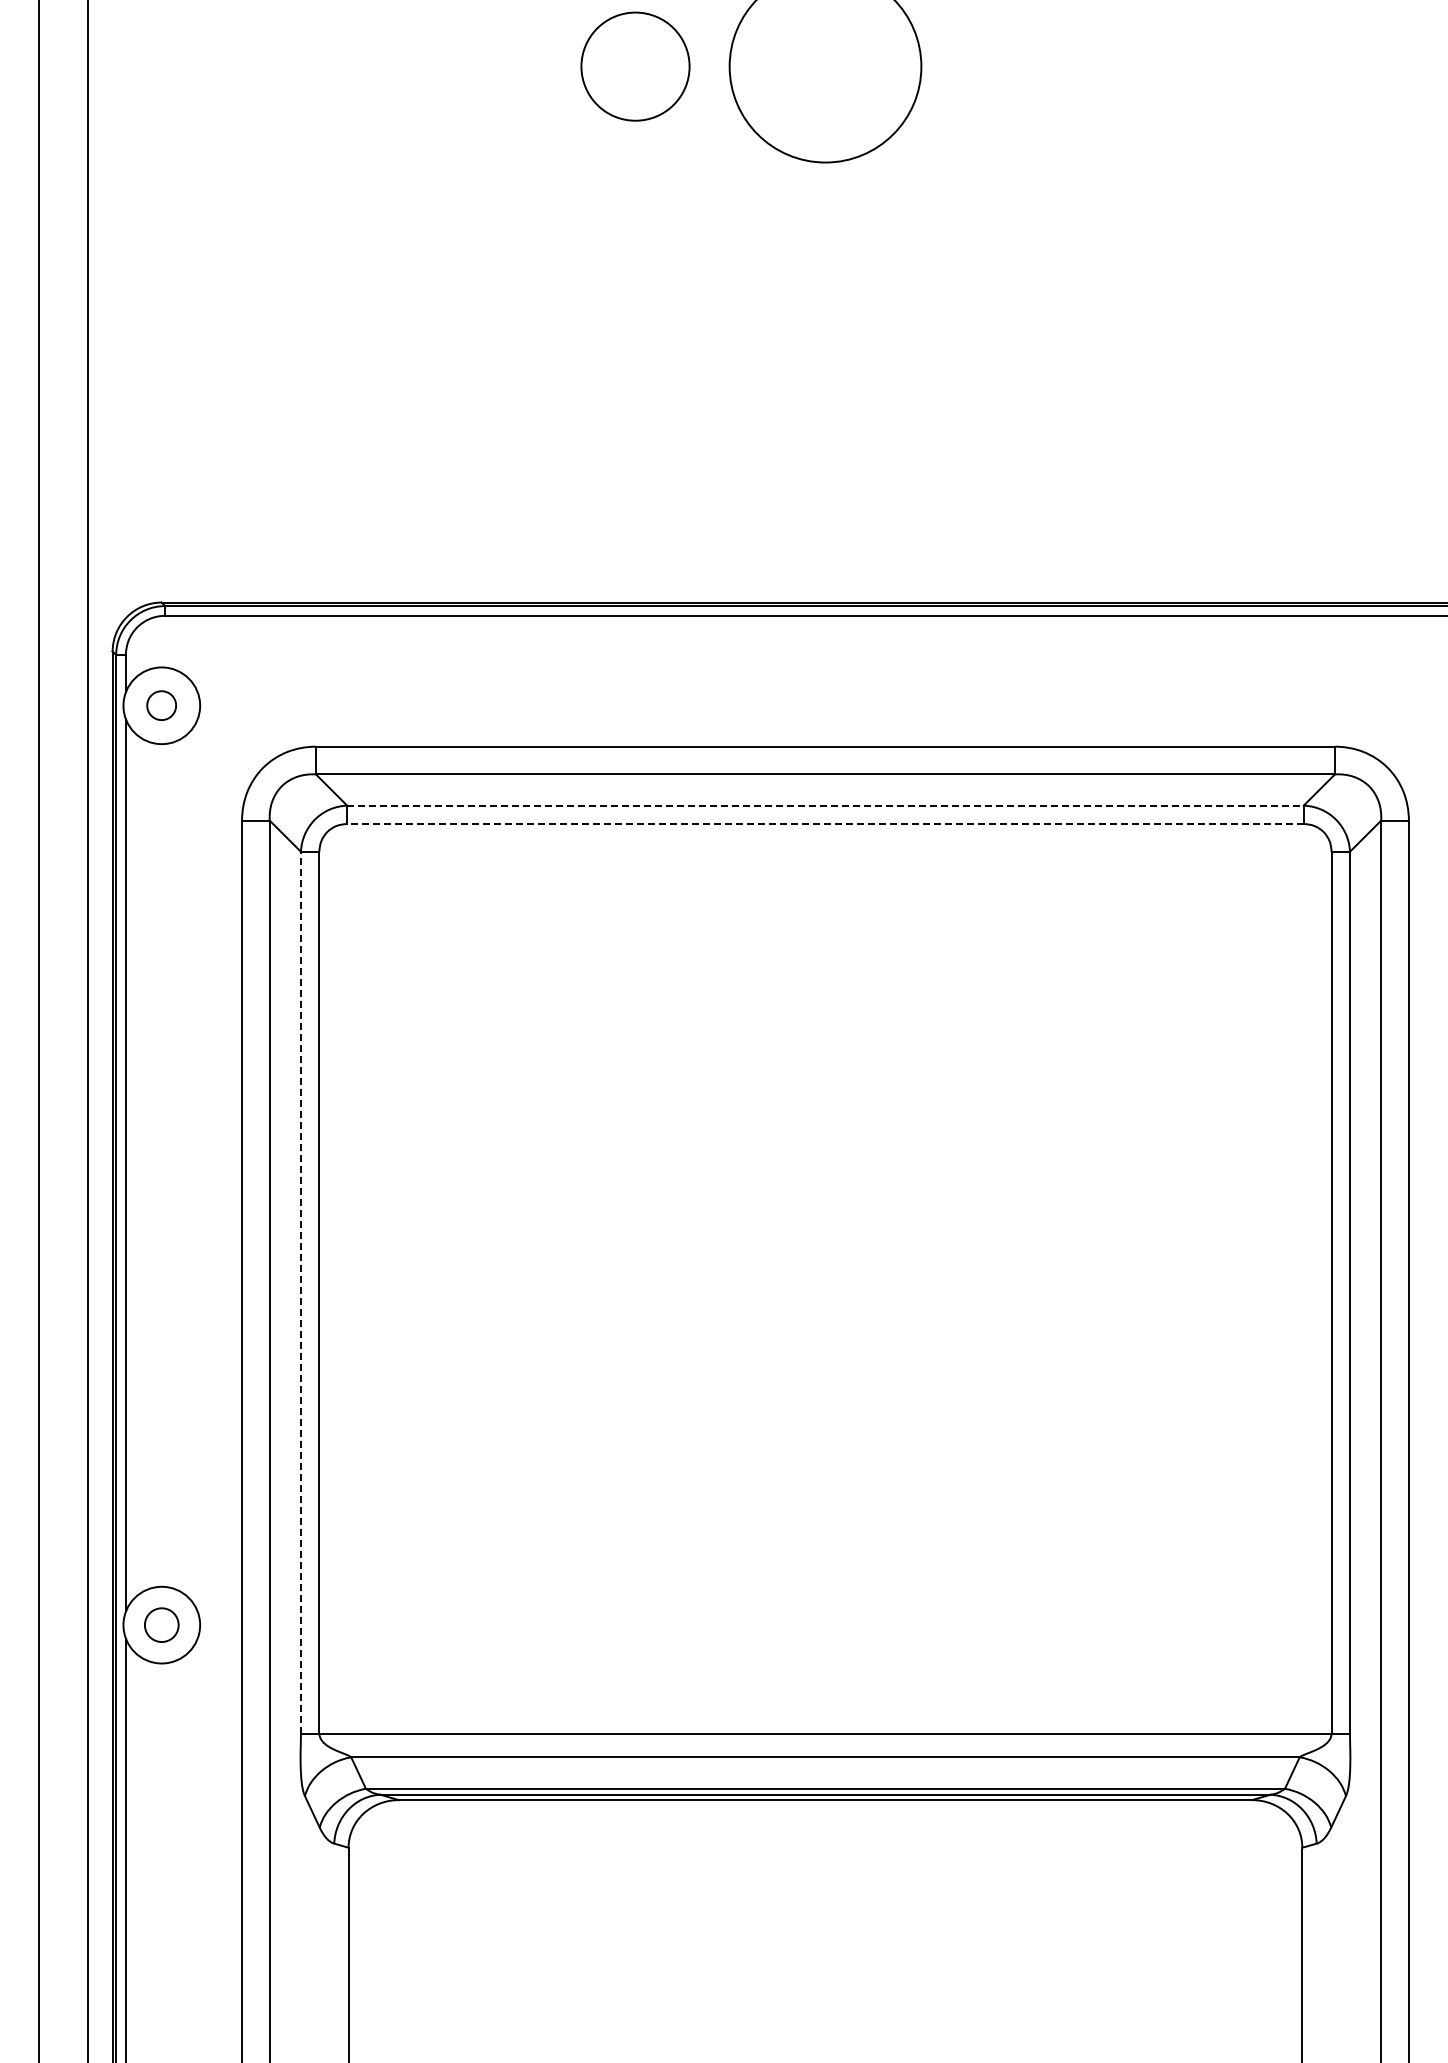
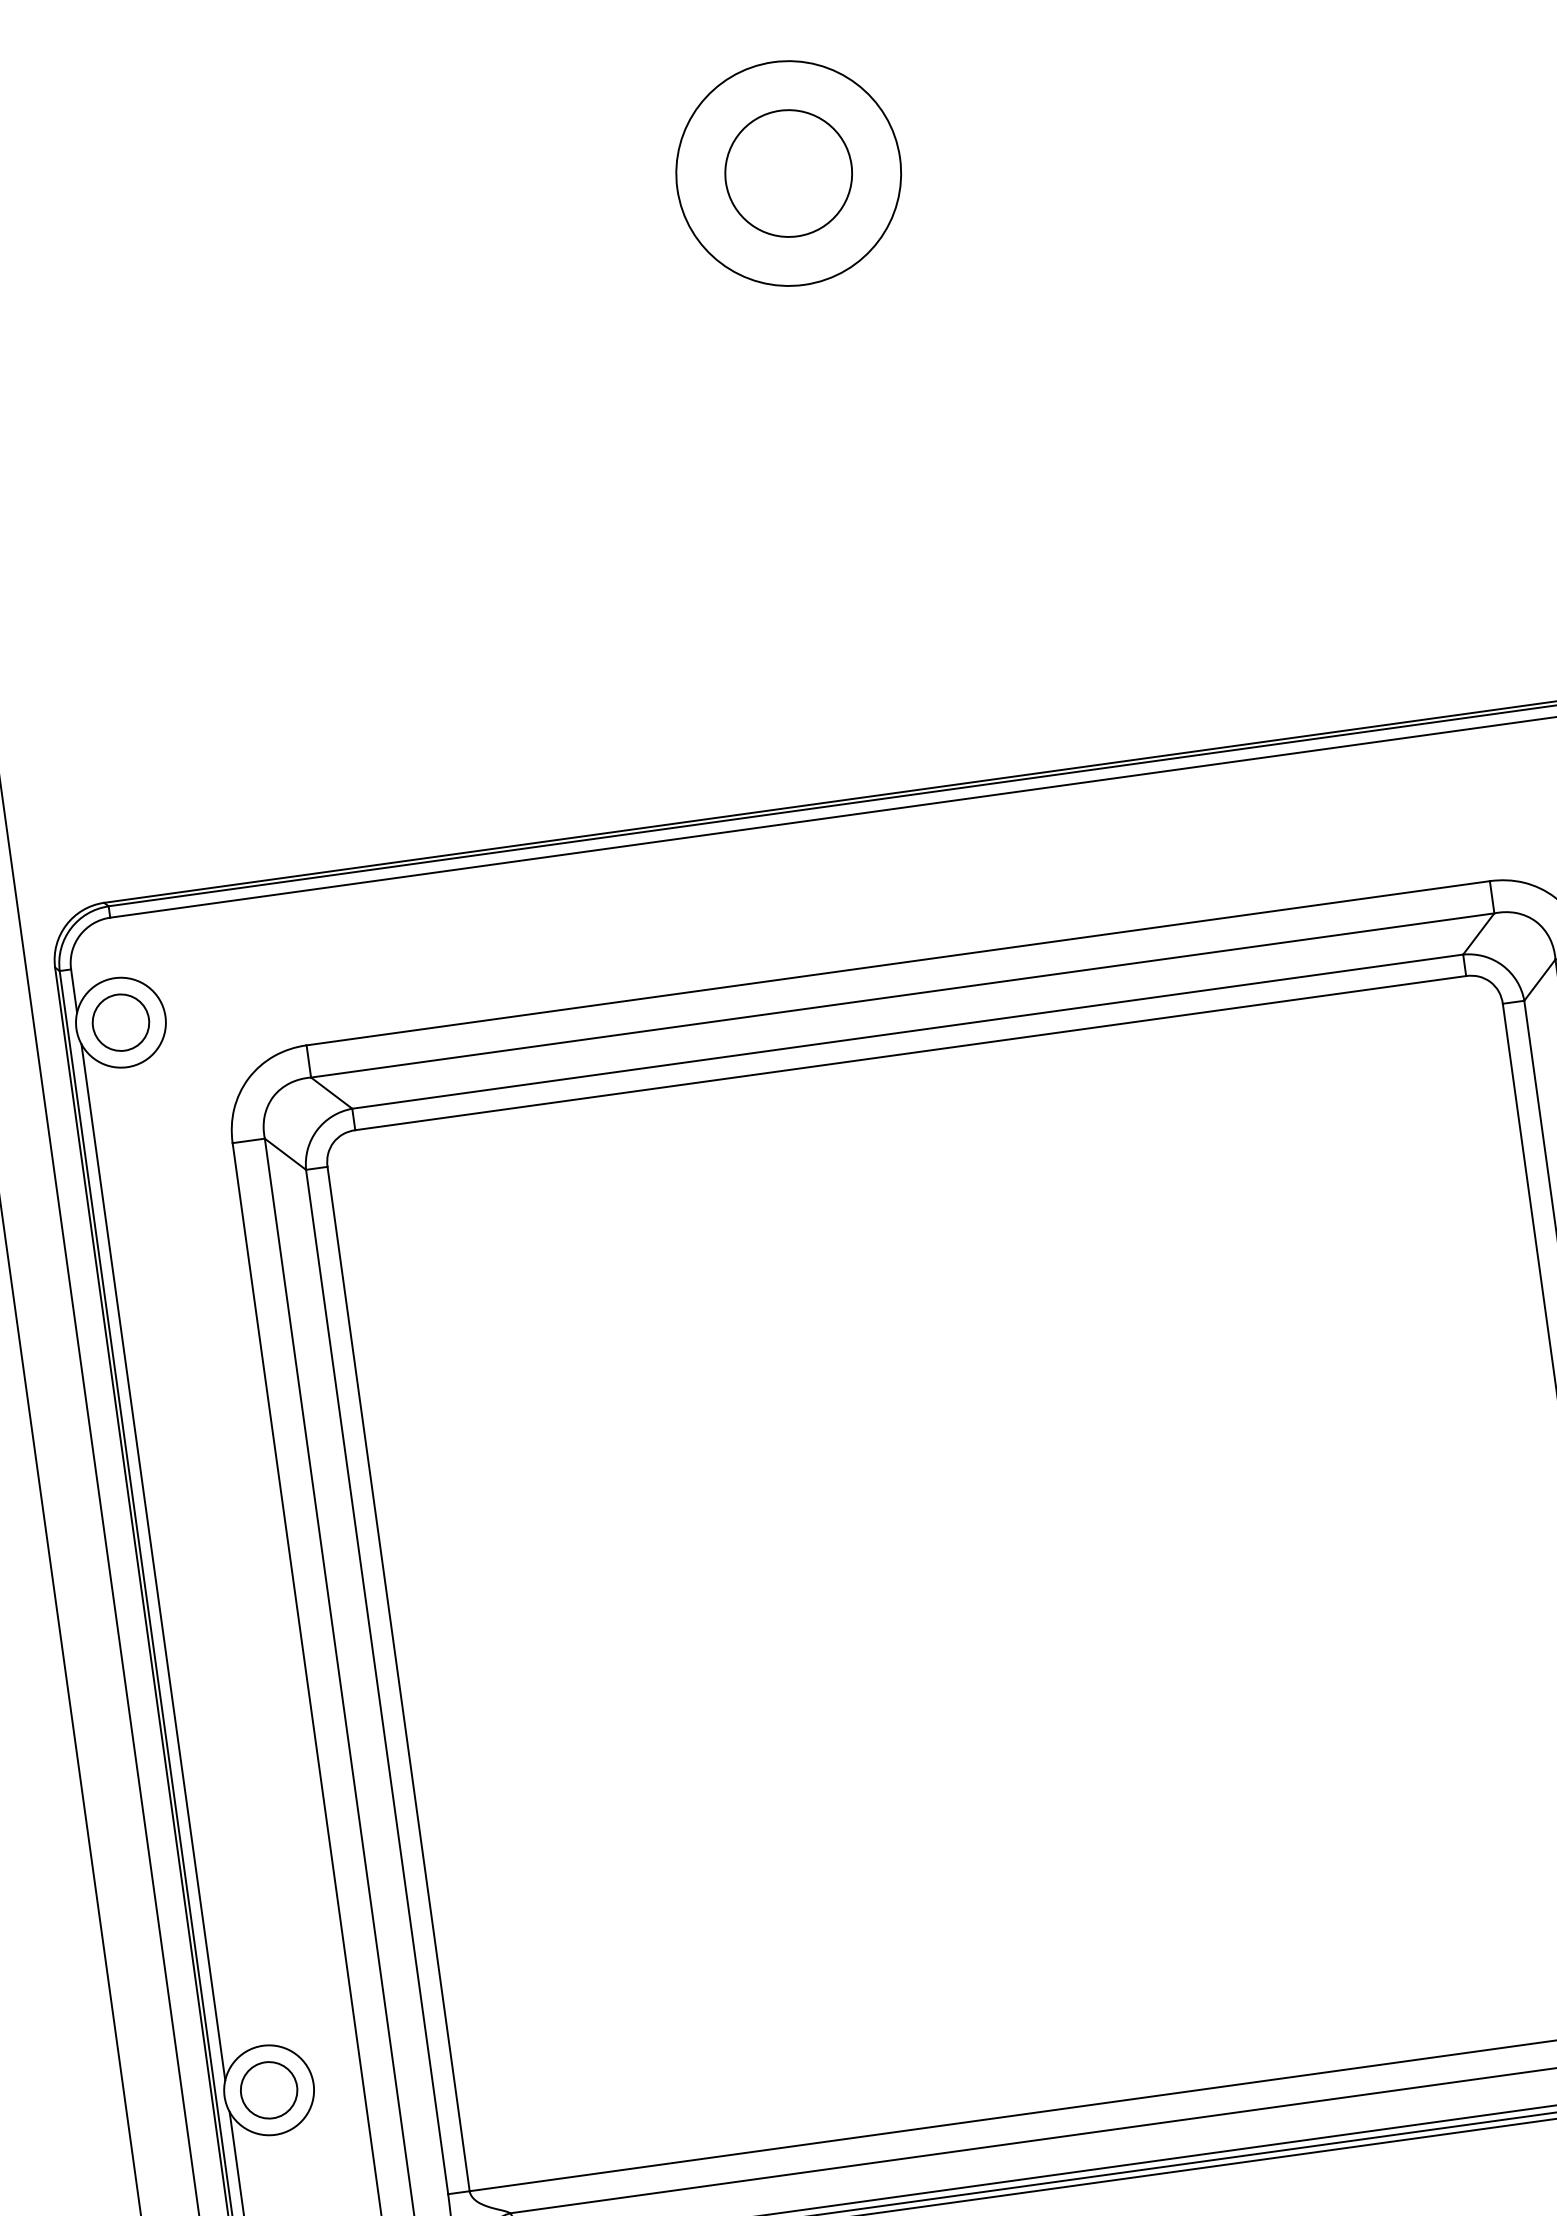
circle: (635, 66) -> (788, 173), moved
circle: (161, 705) -> (120, 1022), size x1.67
line: (825, 805) -> (907, 1031), dashed -> solid
line: (824, 824) -> (909, 1053), dashed -> solid
line: (300, 1292) -> (376, 1681), dashed -> solid
circle: (161, 1625) -> (268, 2090), size x1.43

